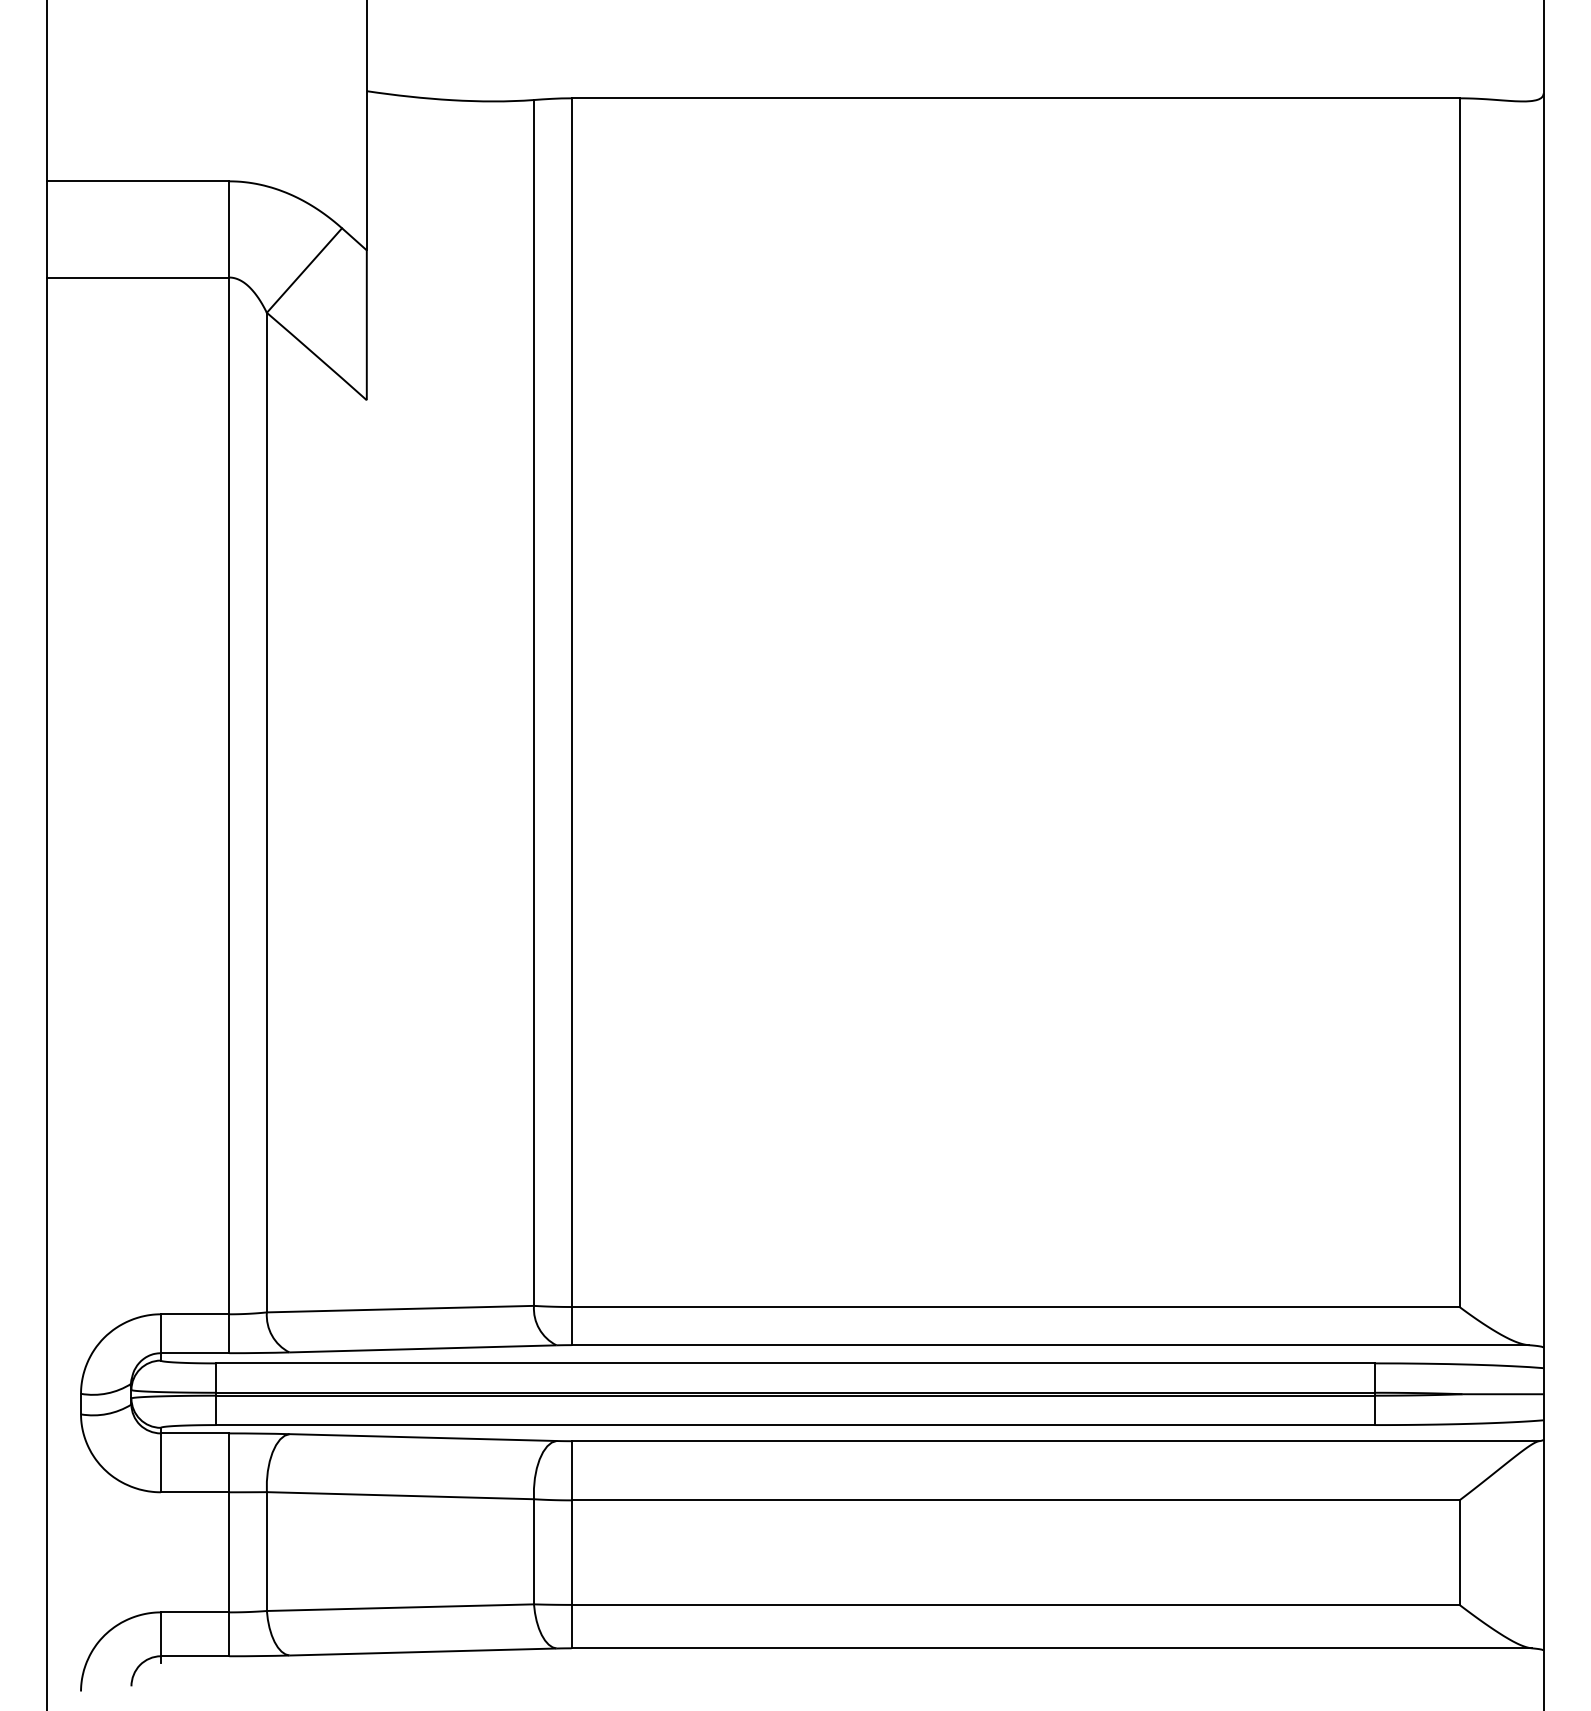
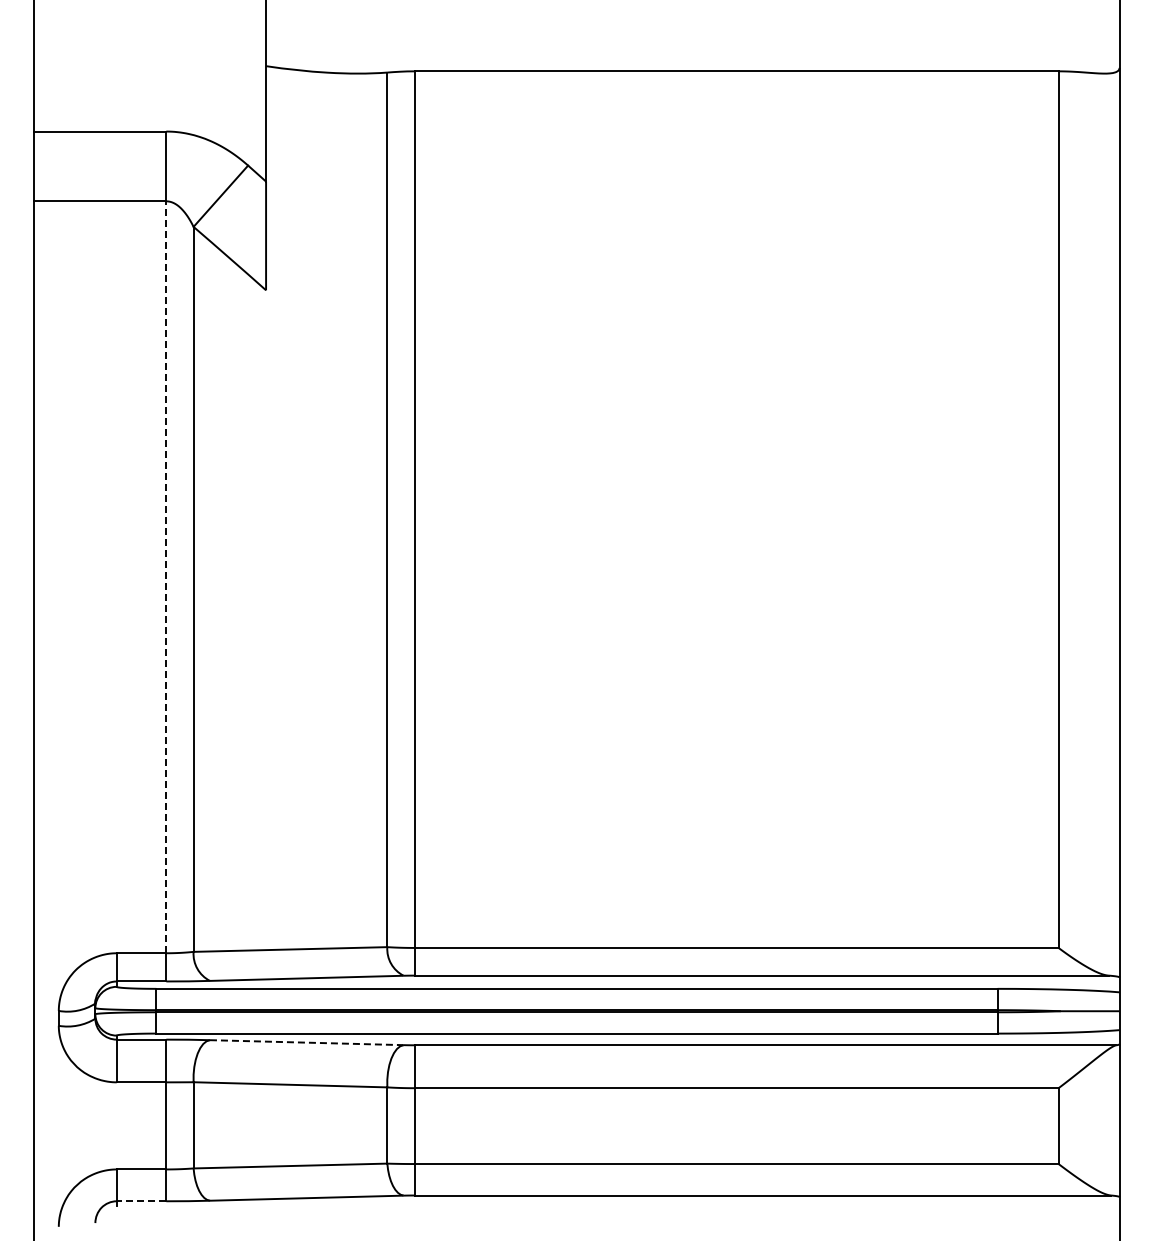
line: (229, 796) -> (166, 577), solid -> dashed
line: (422, 1437) -> (306, 1042), solid -> dashed
line: (195, 1656) -> (141, 1201), solid -> dashed

